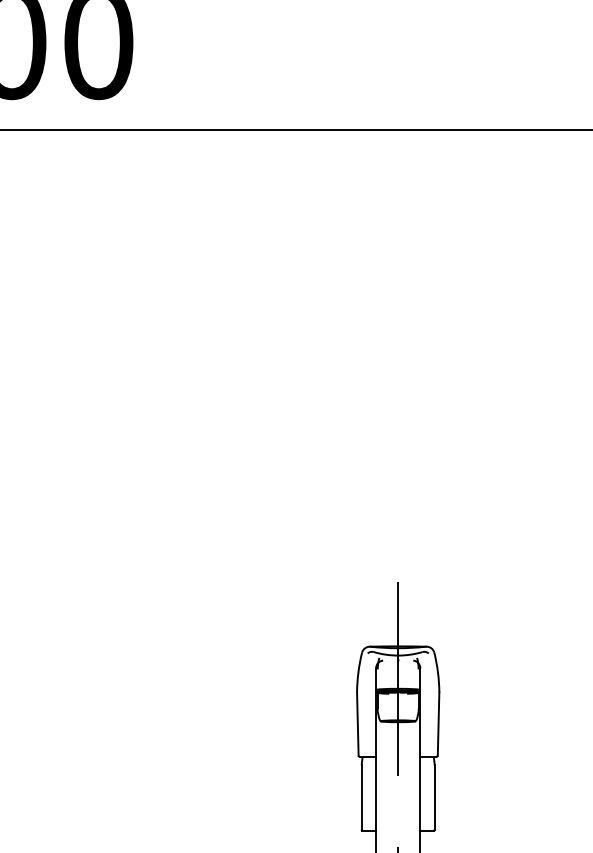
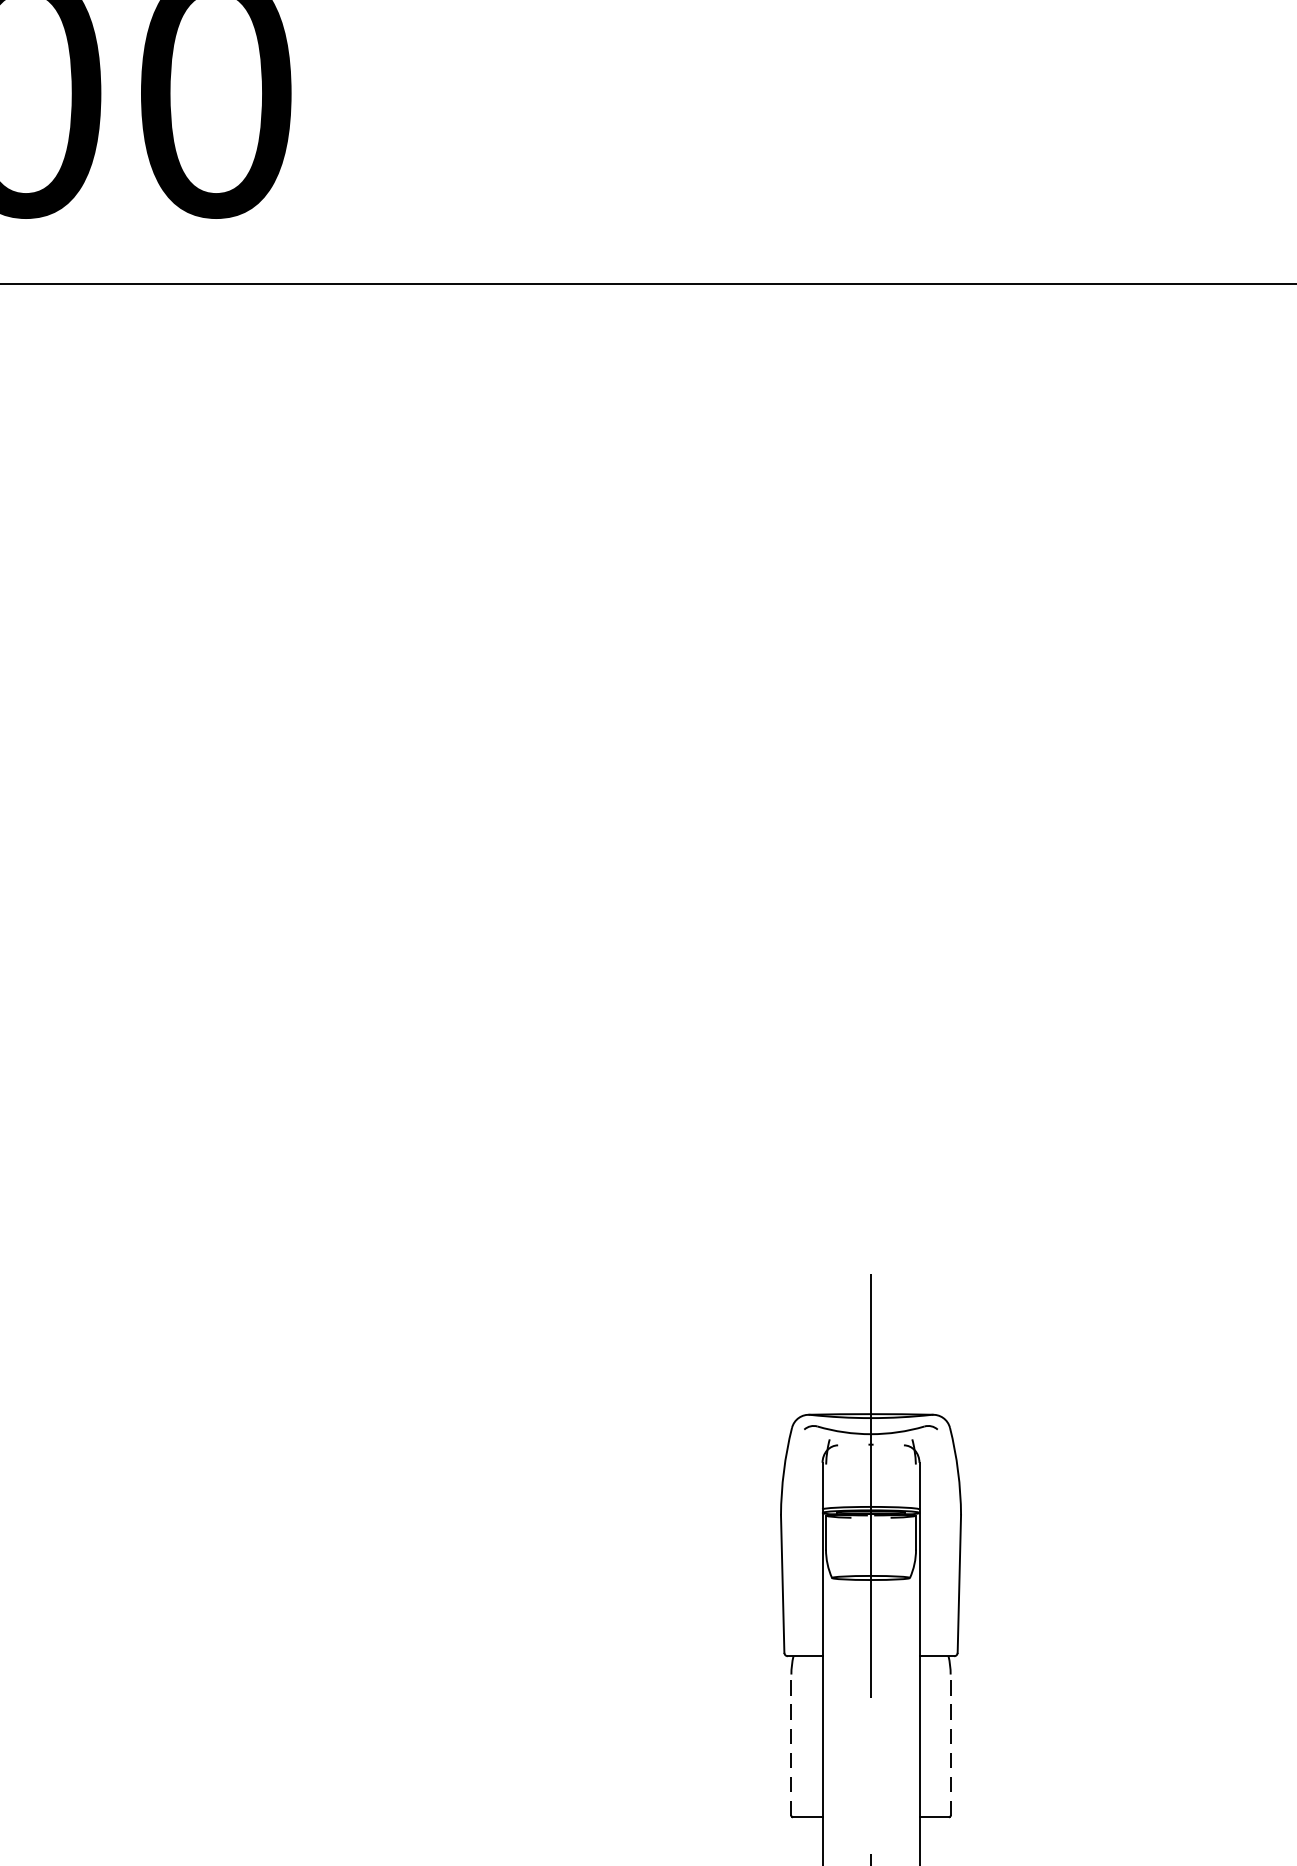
line: (361, 797) -> (790, 1744), solid -> dashed
line: (434, 797) -> (950, 1744), solid -> dashed

